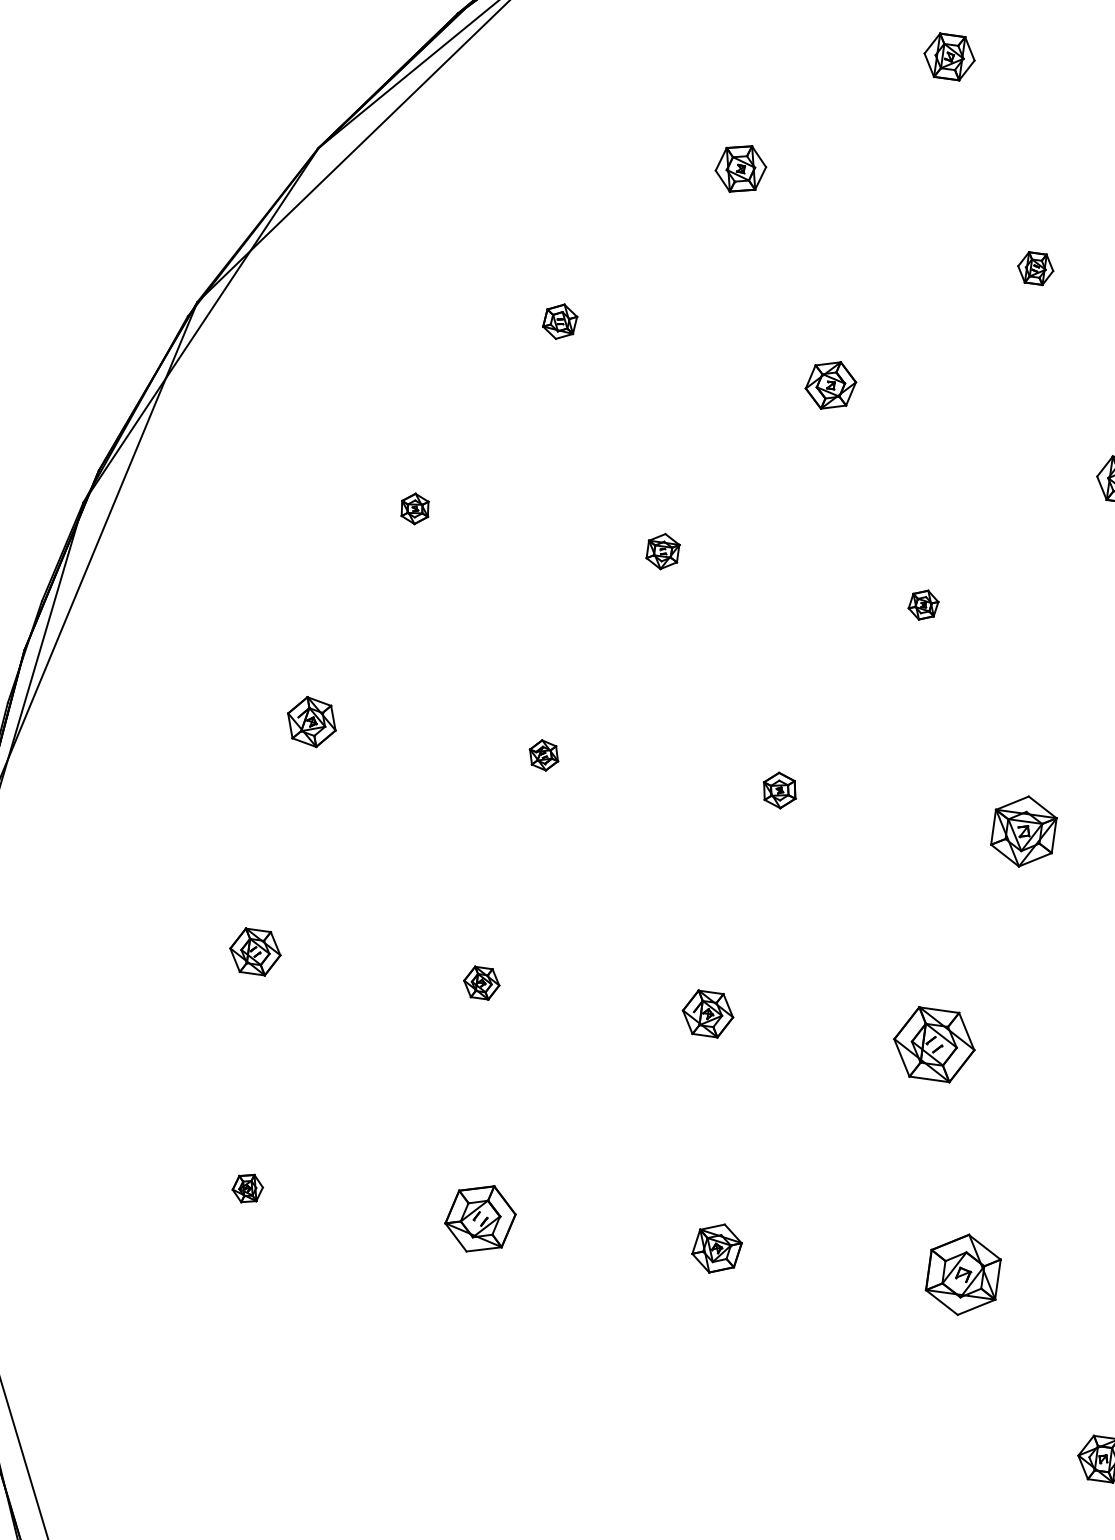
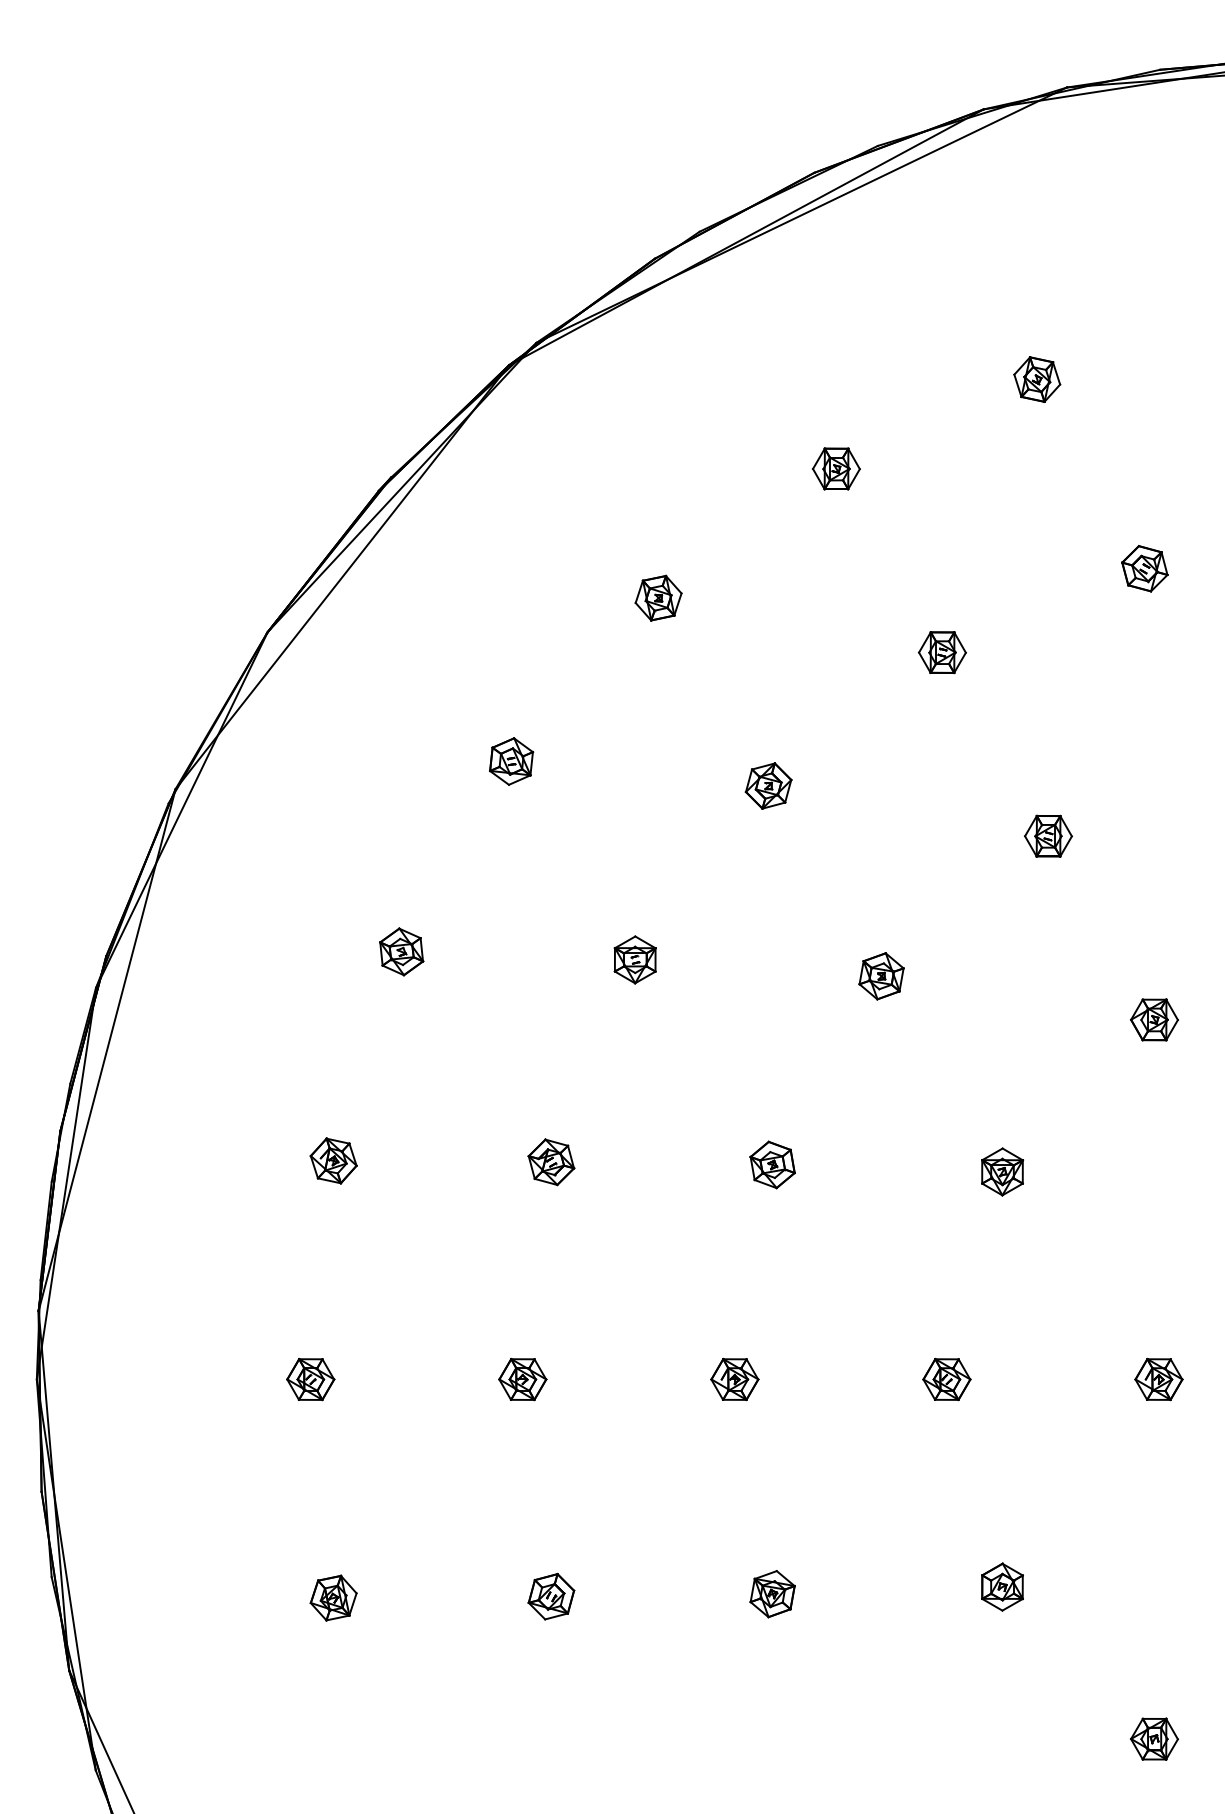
part: (1034, 268) -> (941, 652), size x1.43
part: (560, 321) -> (511, 761), size x1.43
part: (414, 508) -> (401, 951), size x1.67
part: (662, 551) -> (634, 959), size x1.43
part: (923, 605) -> (881, 976), size x1.67
part: (544, 755) -> (551, 1162), size x1.67
part: (779, 789) -> (772, 1164), size x1.43
part: (1024, 831) -> (1002, 1171), size x0.71
part: (481, 982) -> (522, 1379), size x1.43
part: (933, 1044) -> (946, 1379), size x0.62
part: (247, 1187) -> (333, 1597), size x1.67
part: (480, 1218) -> (551, 1596), size x0.71
part: (963, 1274) -> (1002, 1586), size x0.62

